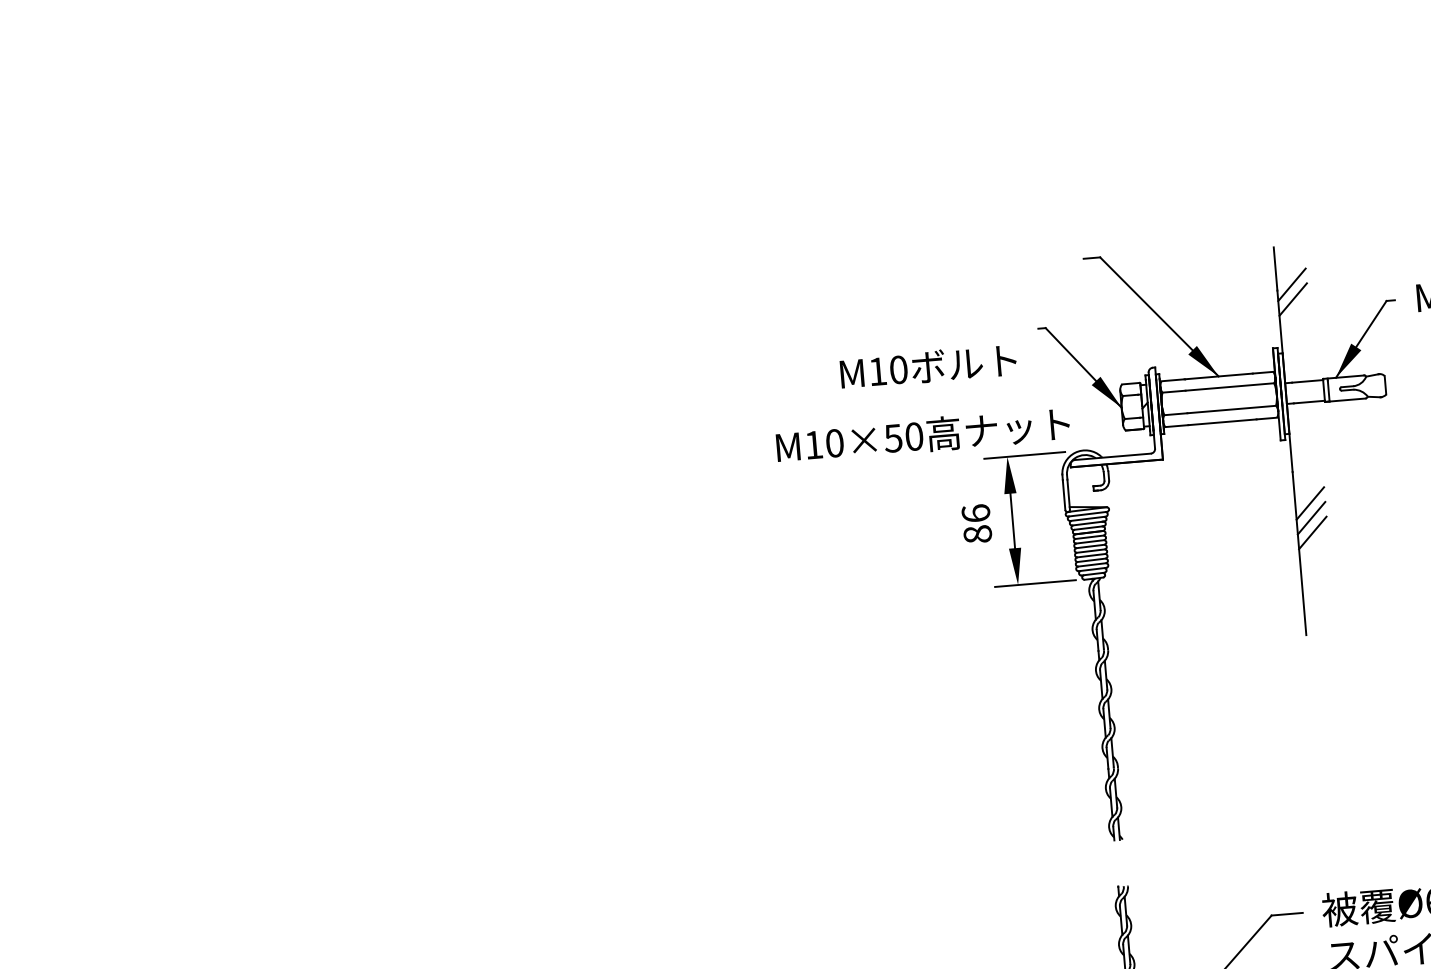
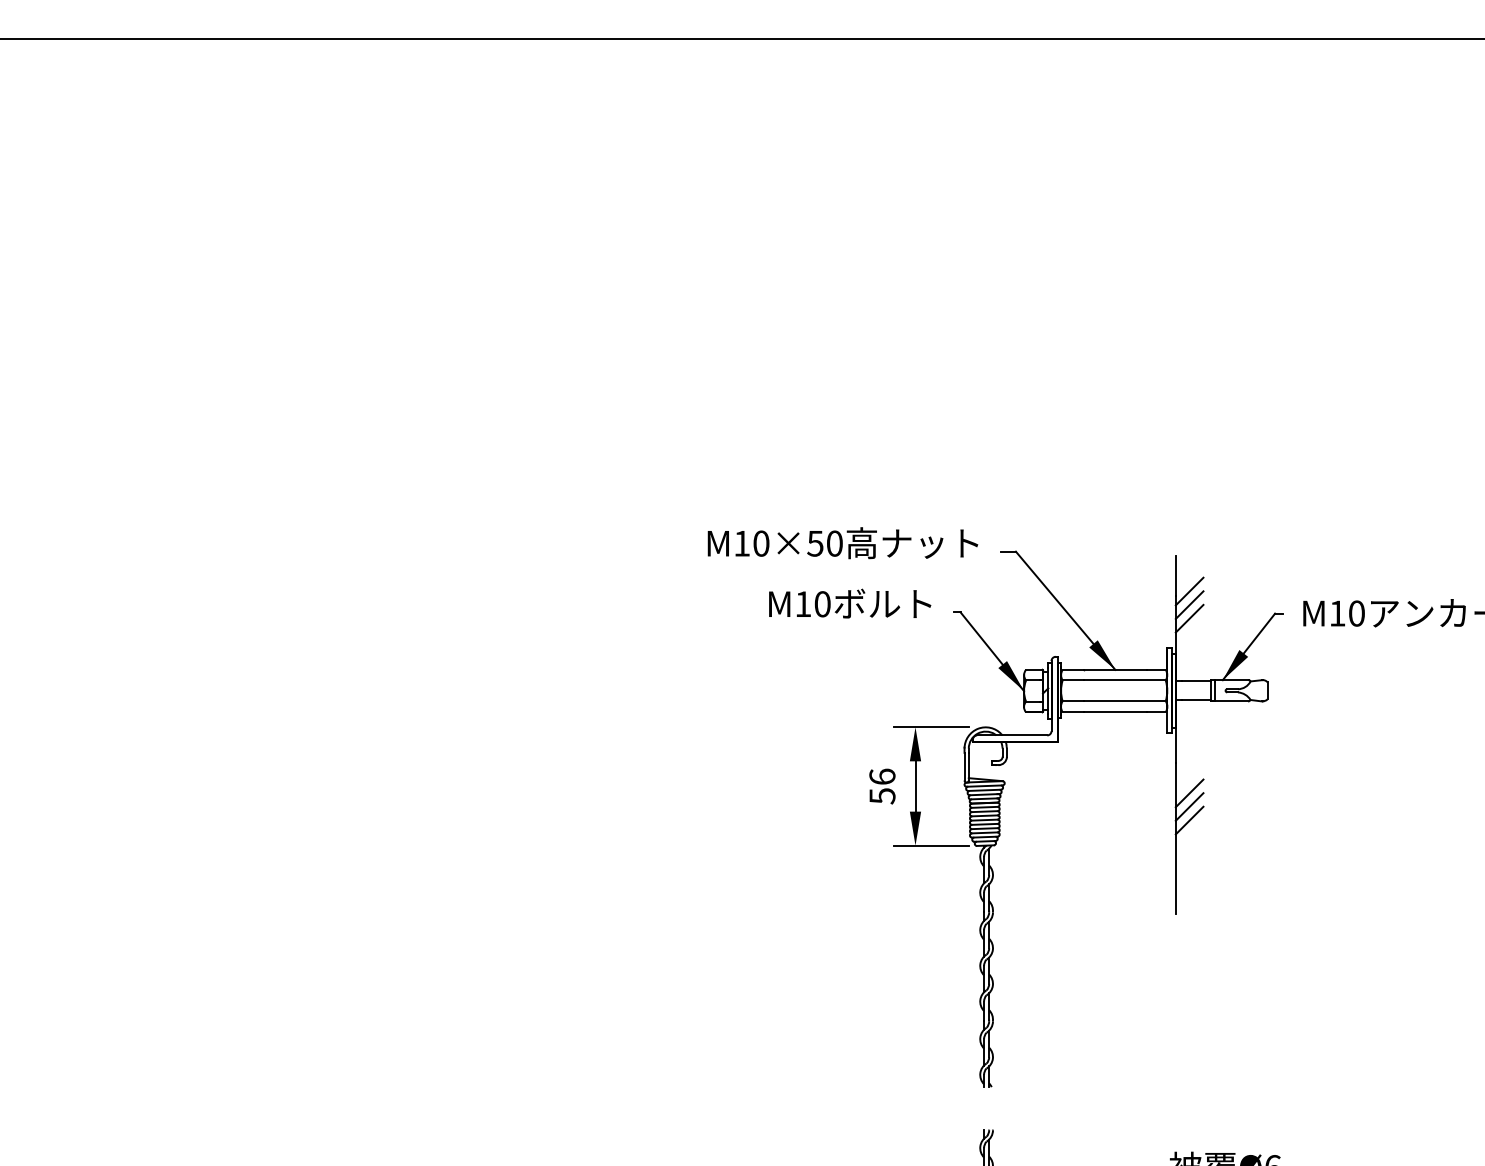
line: (1294, 314) -> (1189, 618), added
text: (928, 366) -> (850, 603), moved
text: (922, 435) -> (842, 543), moved
text: (977, 534) -> (882, 796), 86 -> 56

